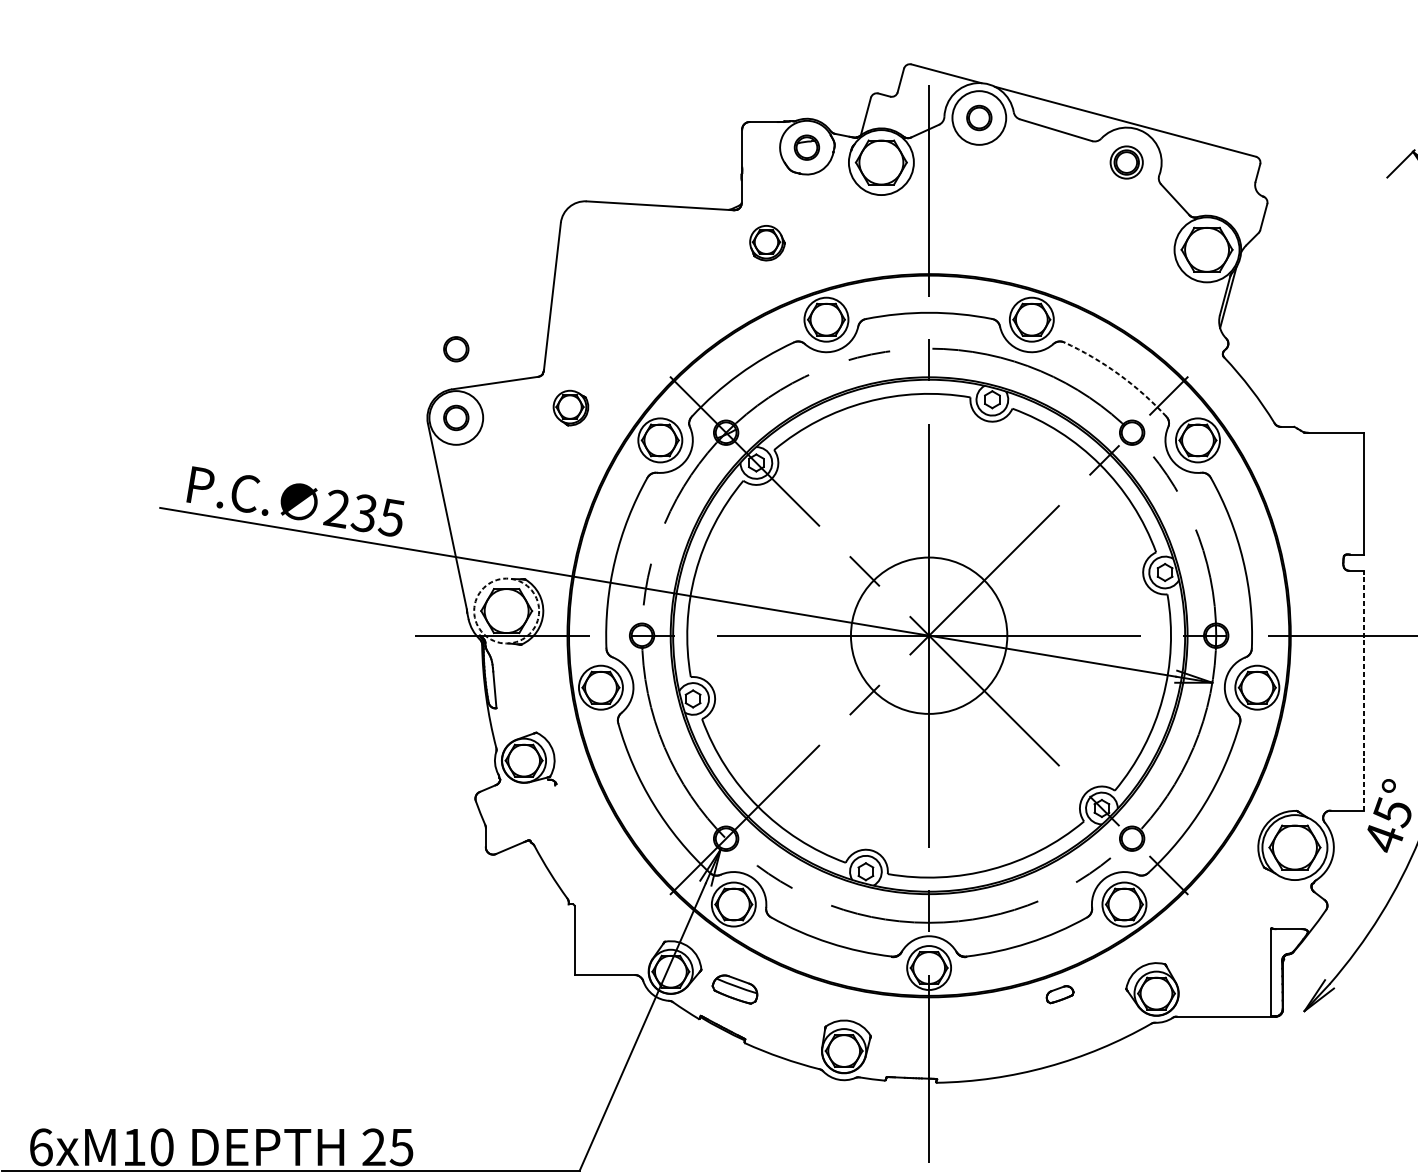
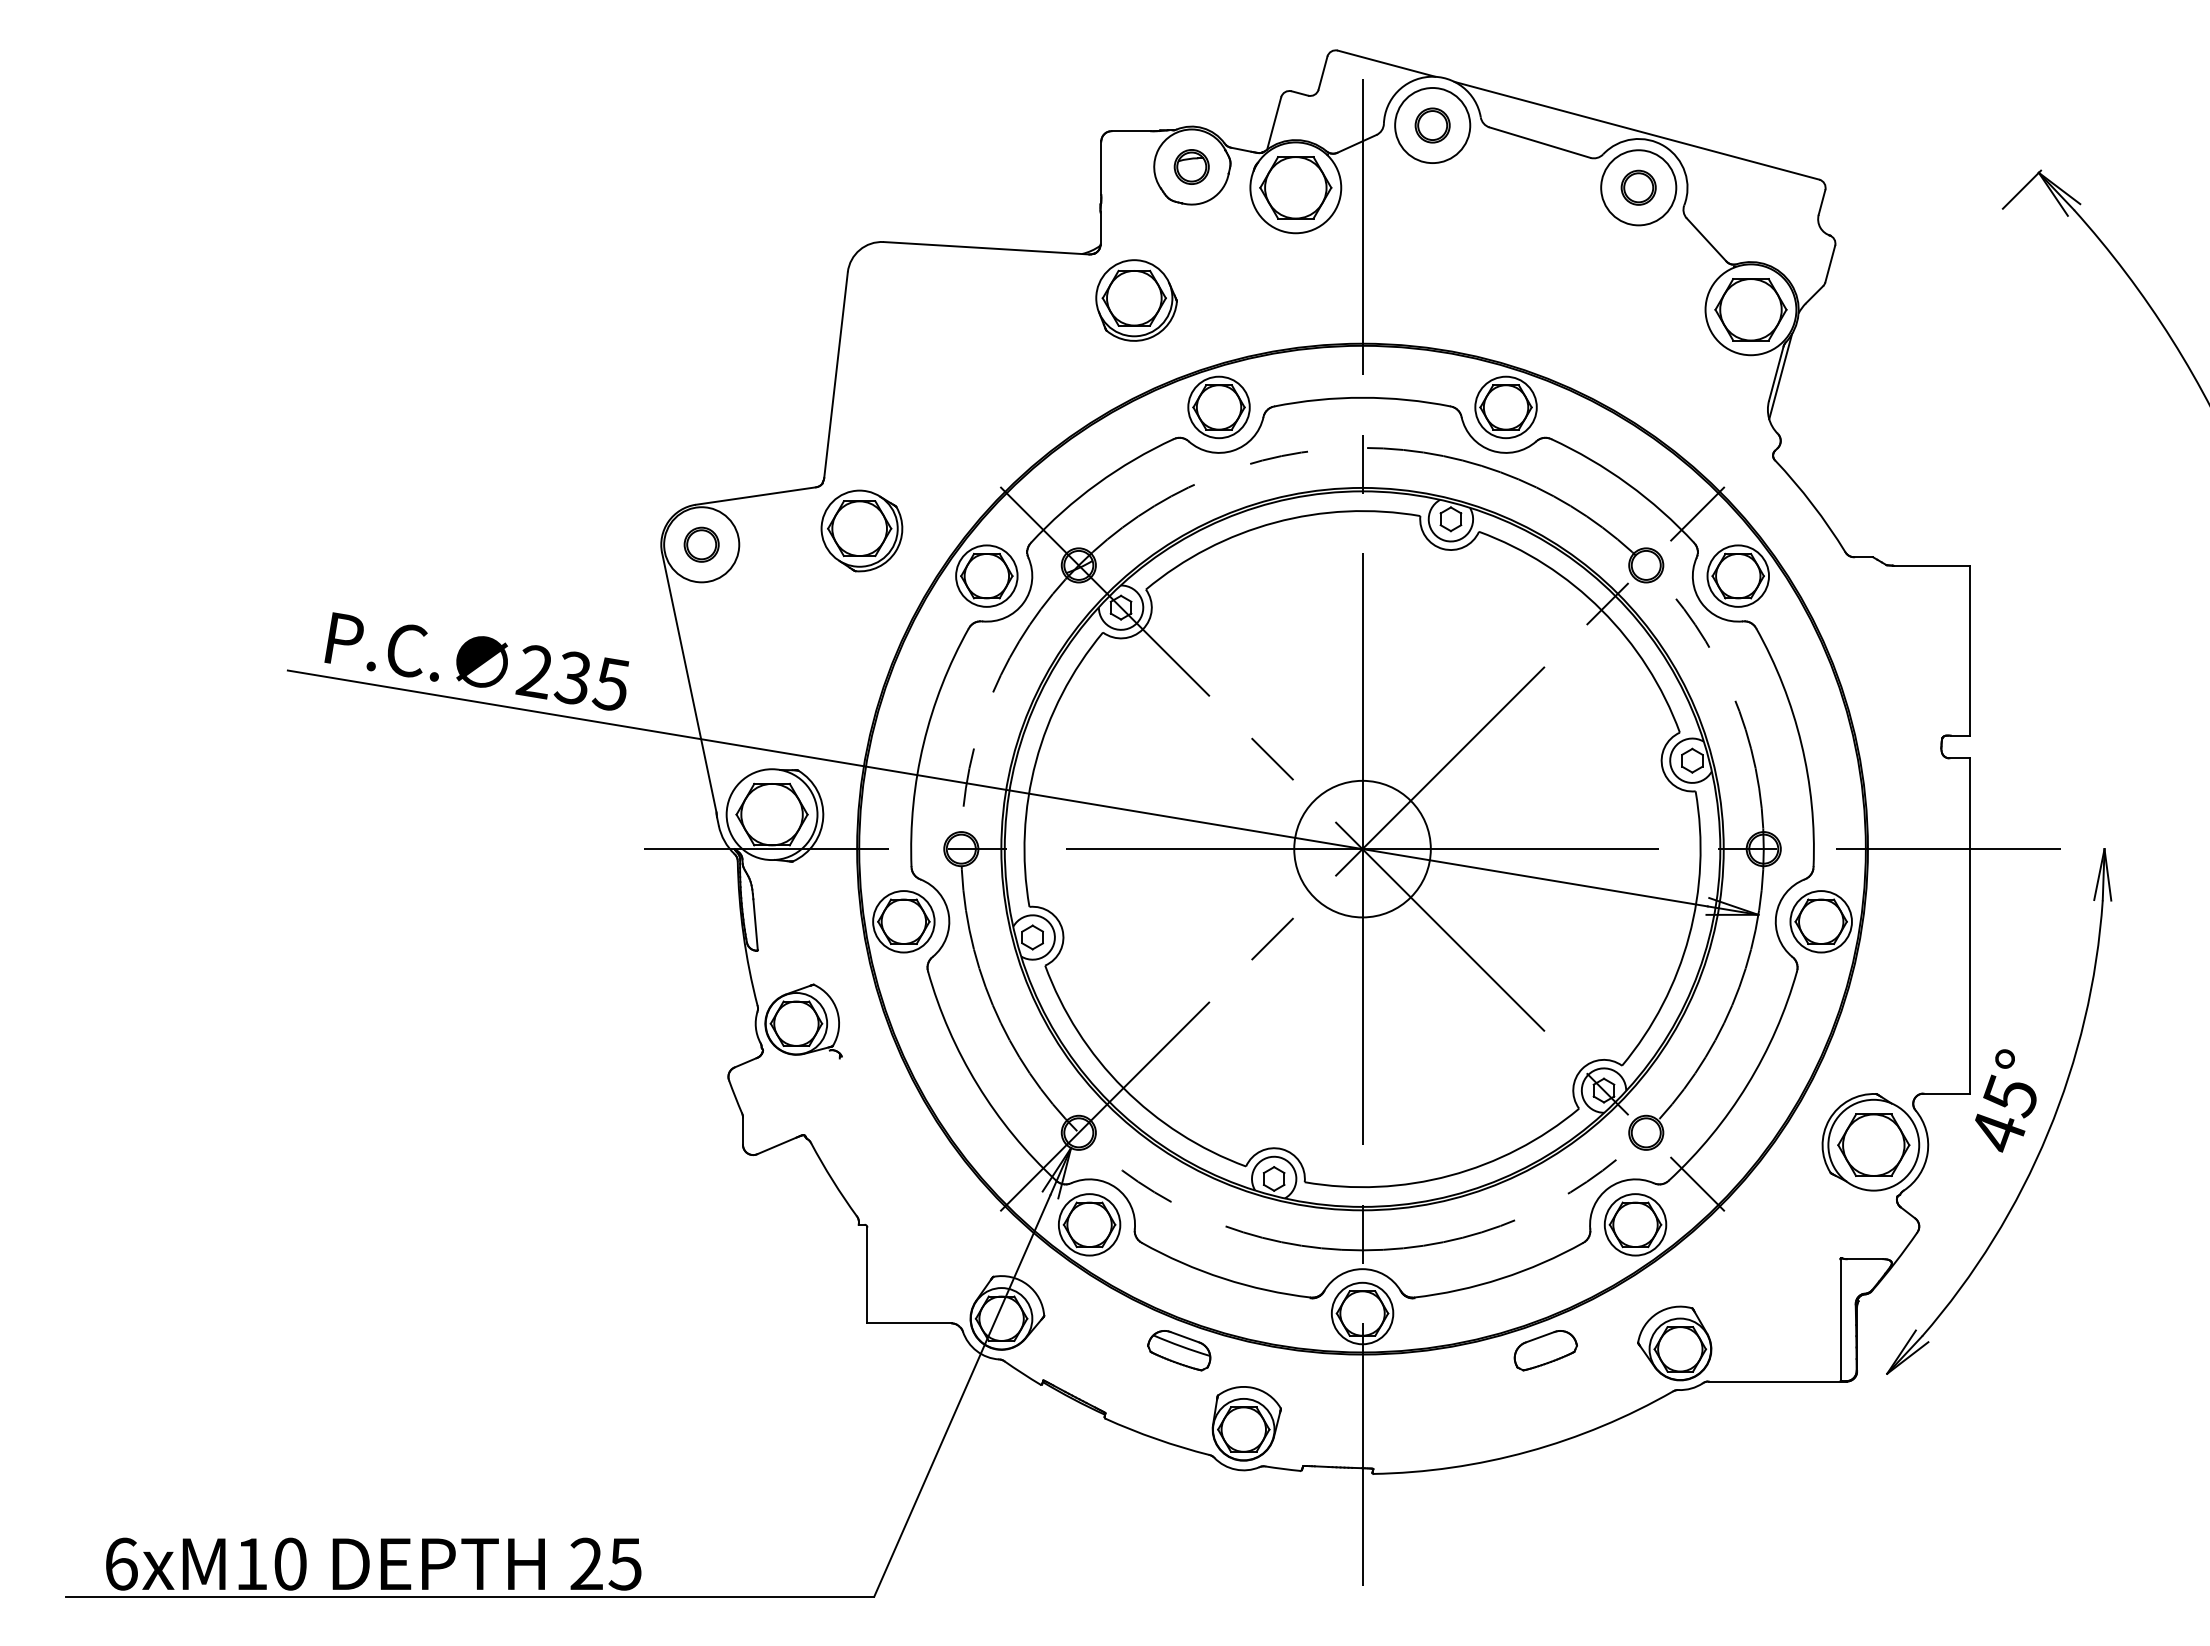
circle: (1126, 162) -> (1638, 187), size x1.67
part: (767, 243) -> (1136, 300), size x1.67
part: (456, 349) -> (701, 448), removed
arc: (1118, 374) -> (1627, 483), dashed -> solid
part: (570, 407) -> (861, 530), size x1.67
circle: (506, 610) -> (771, 814), dashed -> solid
circle: (929, 635) -> (1362, 848), size x0.62
line: (1364, 690) -> (1970, 925), dashed -> solid
part: (735, 989) -> (1179, 1350), moved
part: (1060, 994) -> (1545, 1350), size x1.67

